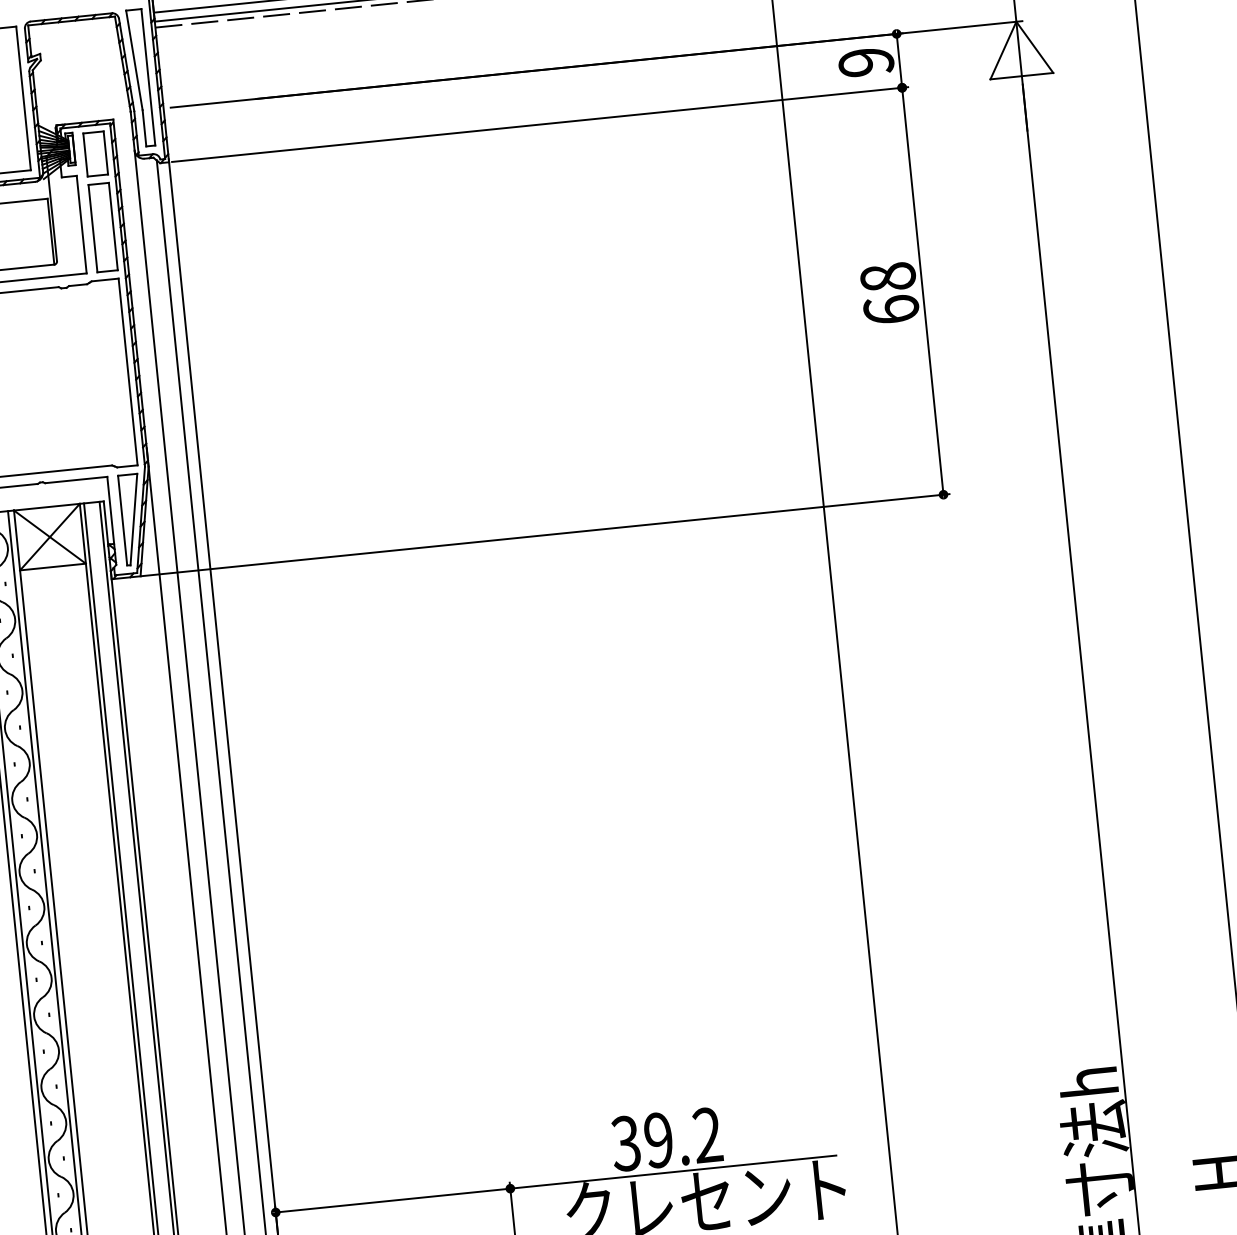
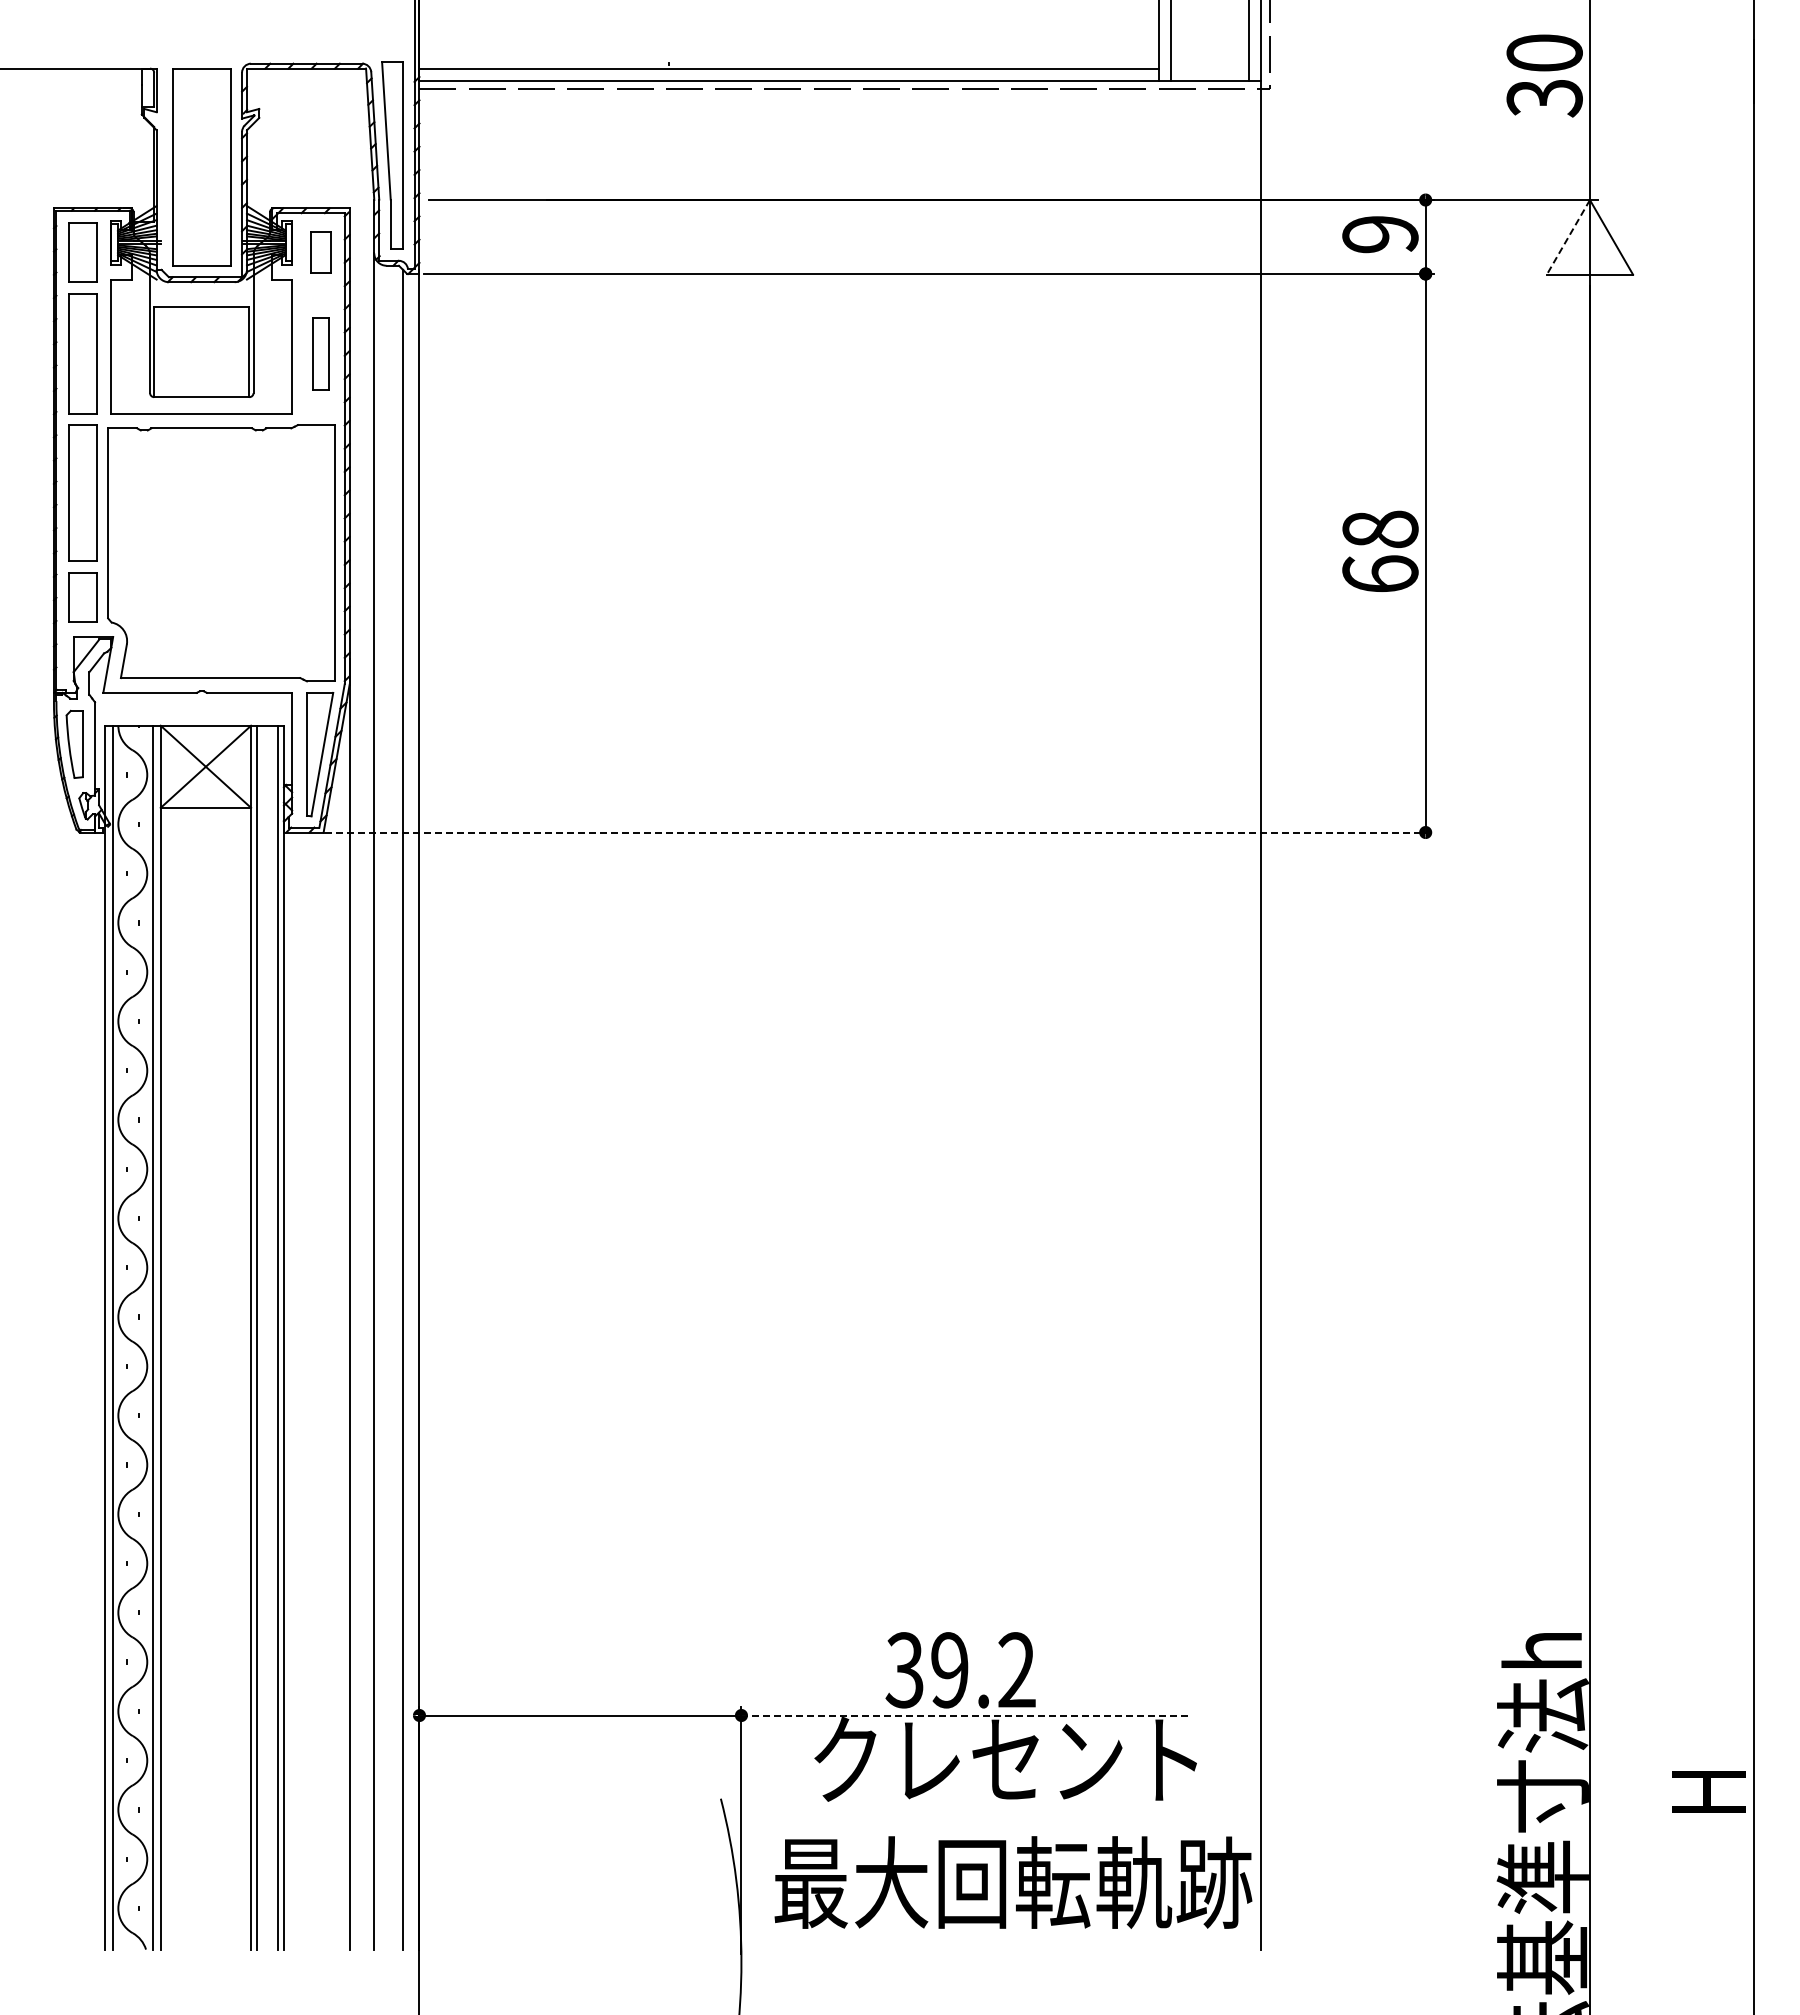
line: (1003, 50) -> (1568, 237), solid -> dashed
part: (95, 153) -> (320, 252), size x0.7
part: (102, 227) -> (320, 353), size x0.6
line: (545, 535) -> (879, 832), solid -> dashed
line: (673, 1172) -> (965, 1715), solid -> dashed

